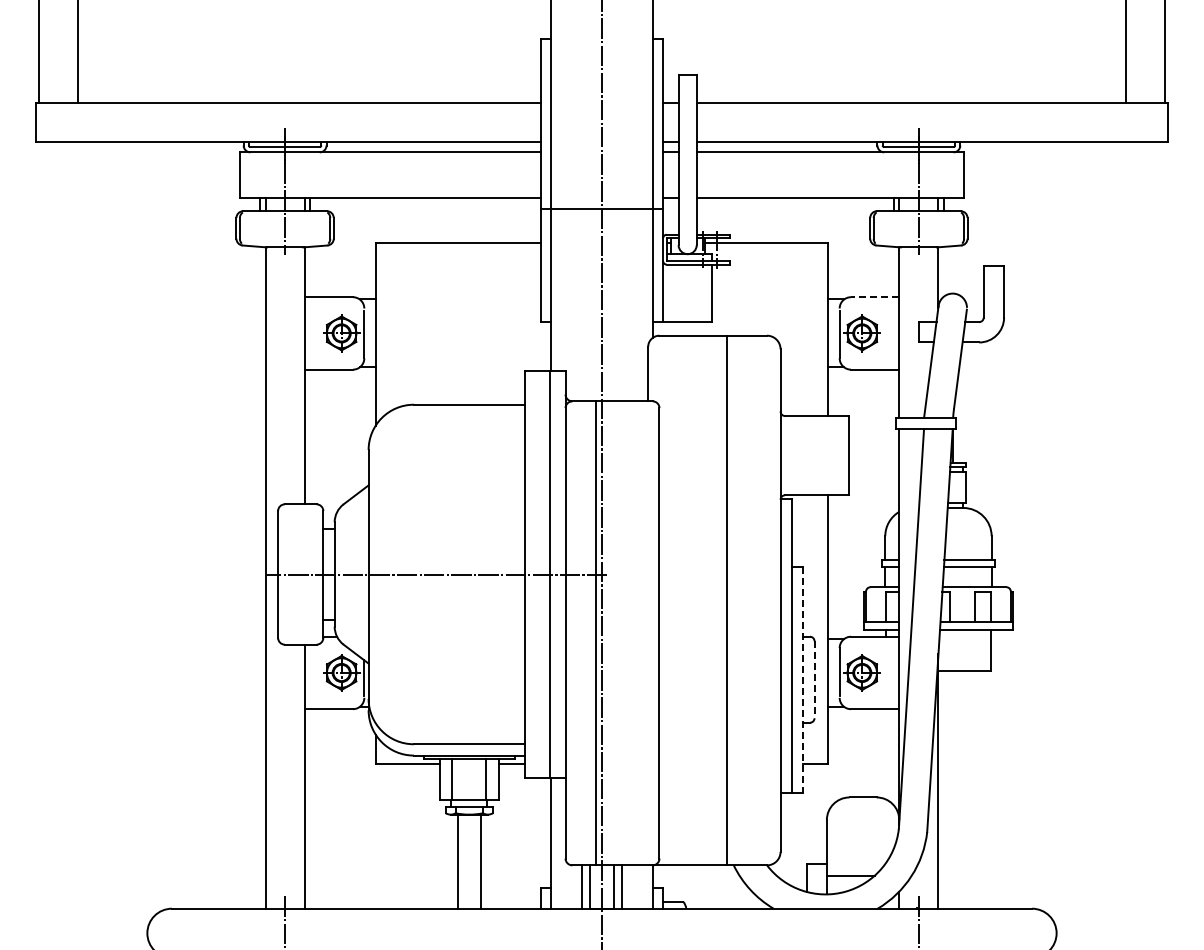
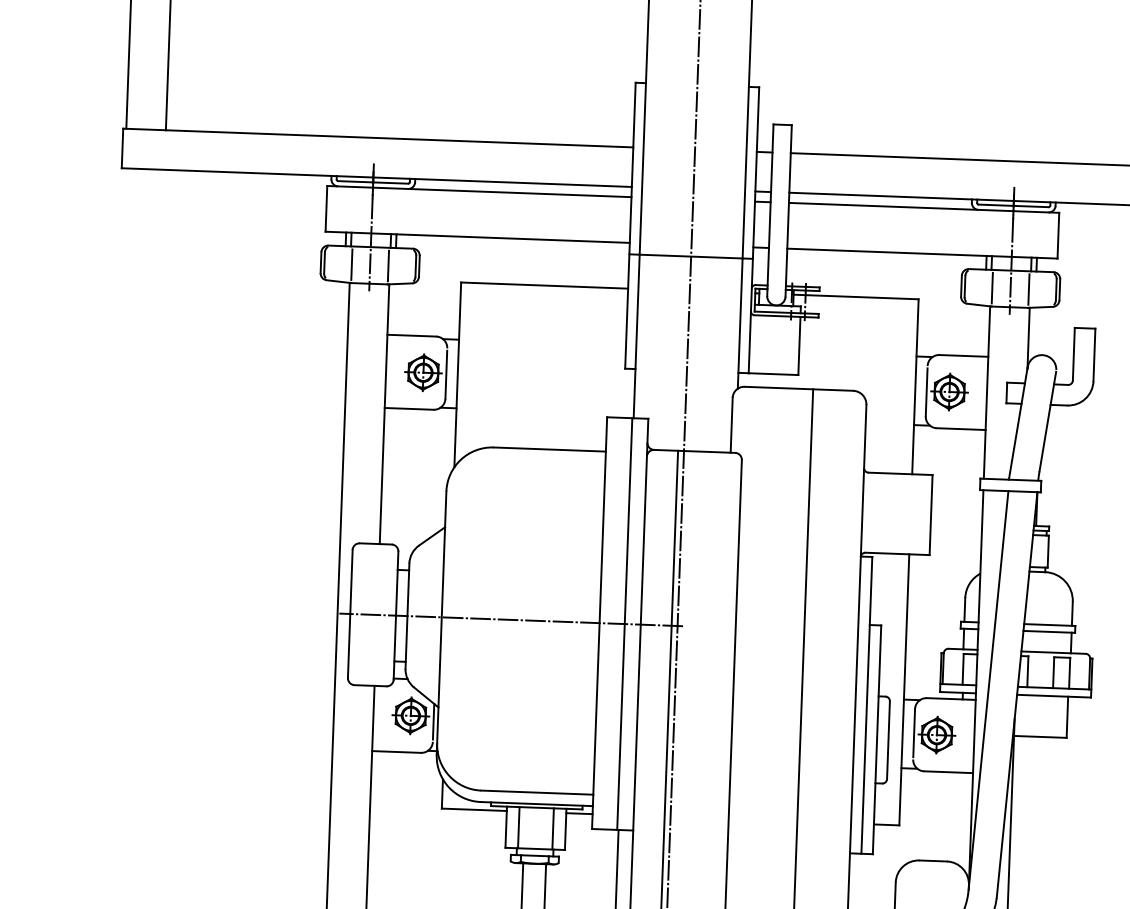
line: (266, 229) -> (351, 264), added
line: (303, 229) -> (388, 266), added
line: (900, 229) -> (992, 288), added
line: (937, 229) -> (1029, 289), added
line: (874, 297) -> (963, 356), dashed -> solid
line: (803, 680) -> (877, 740), dashed -> solid
line: (814, 680) -> (888, 740), dashed -> solid

